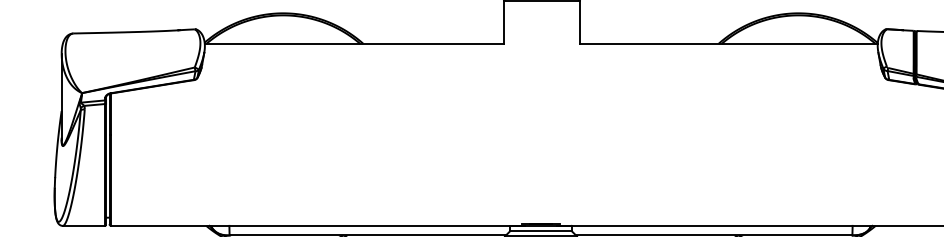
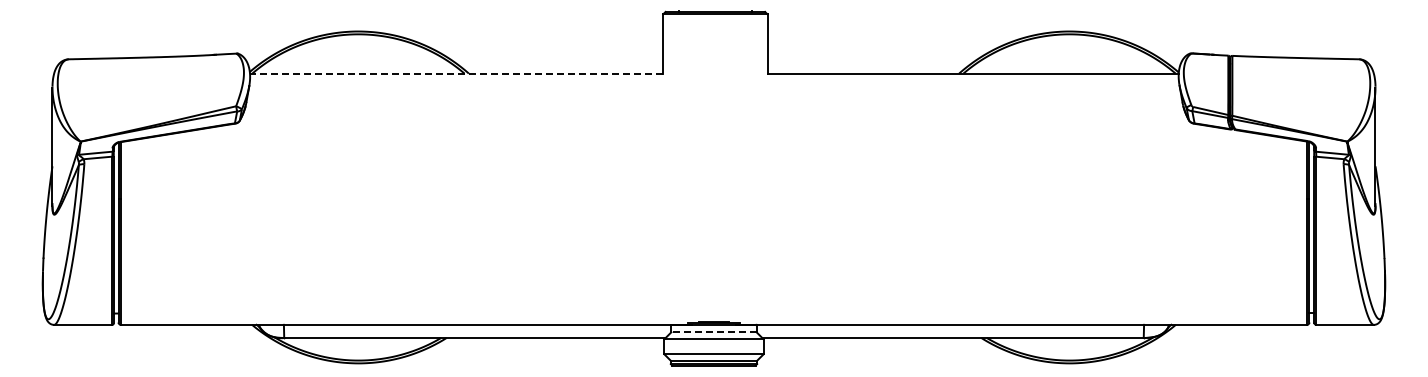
line: (354, 43) -> (456, 73), solid -> dashed
line: (540, 231) -> (713, 332), solid -> dashed

